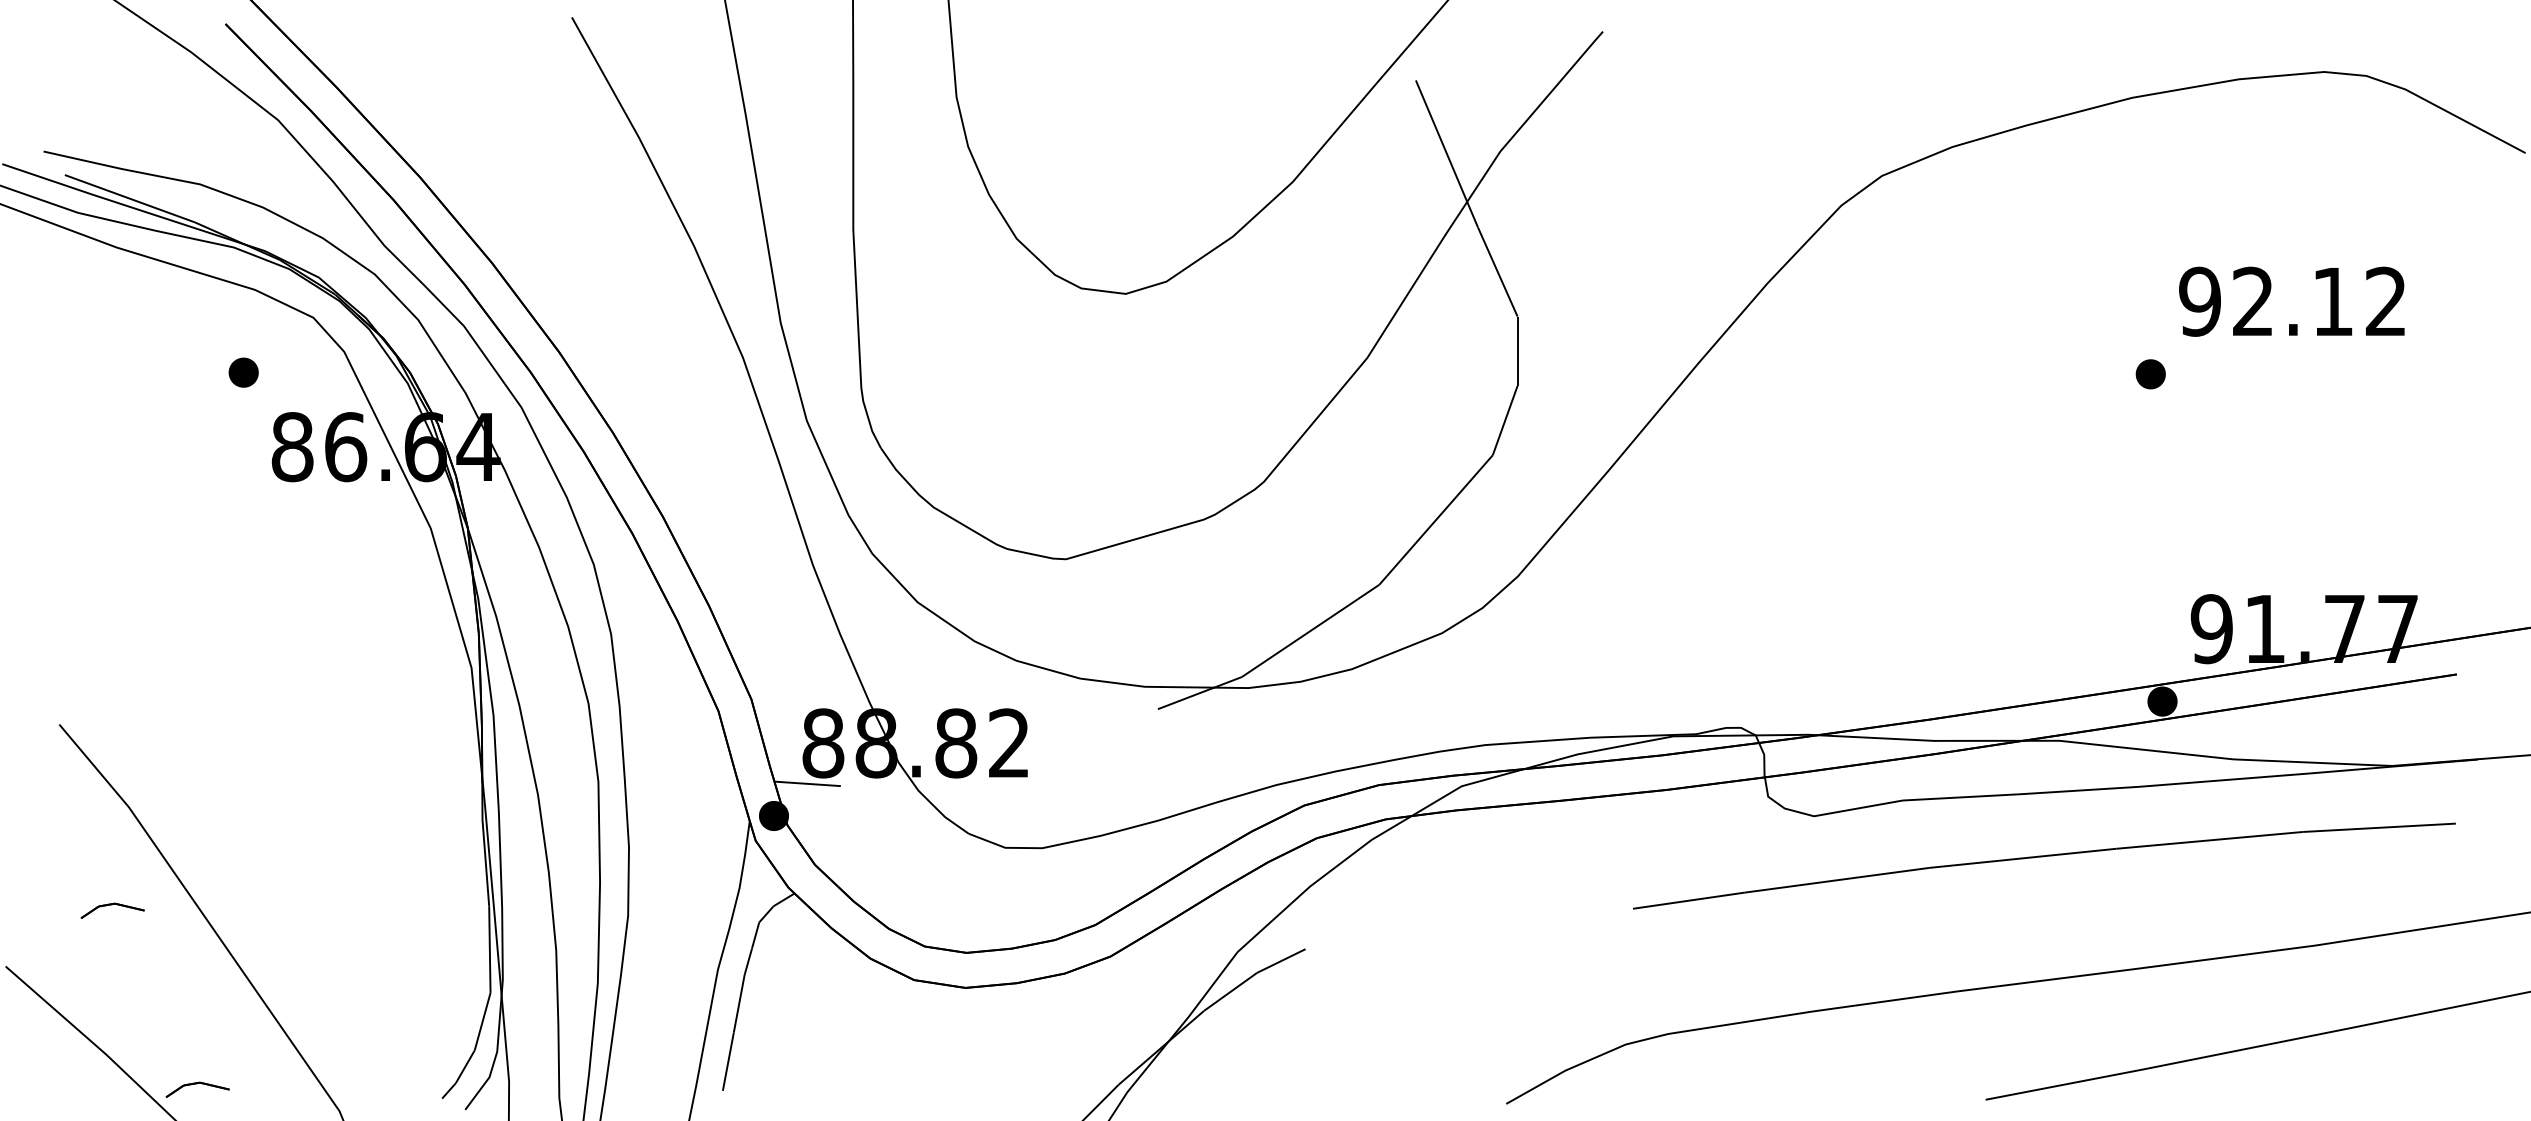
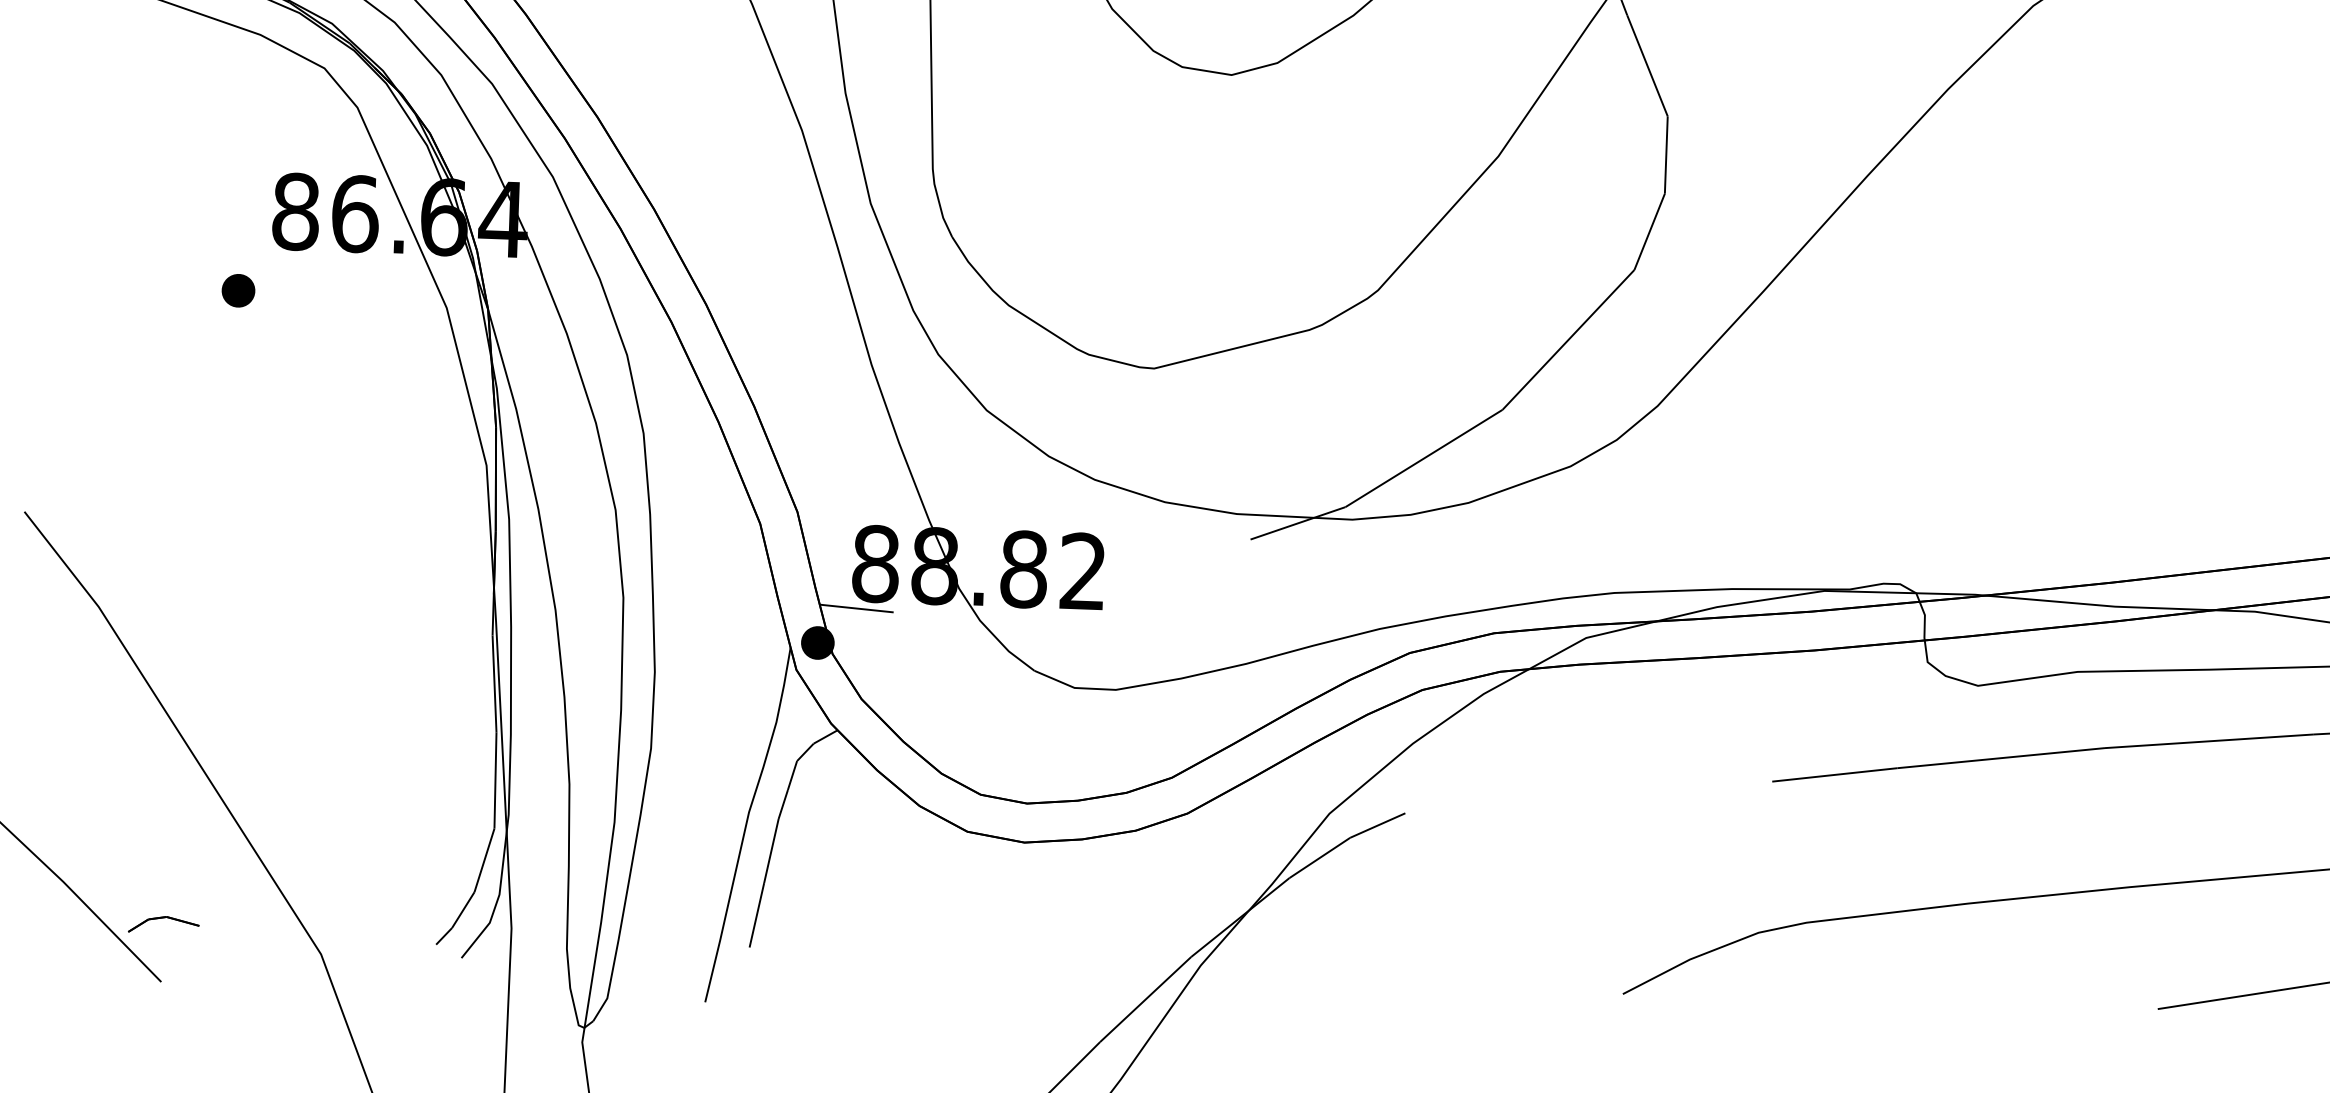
part: (243, 372) -> (238, 290), moved
part: (112, 910) -> (76, 721), removed

